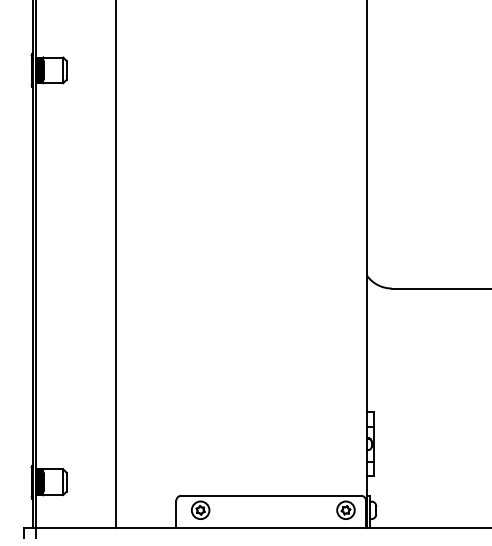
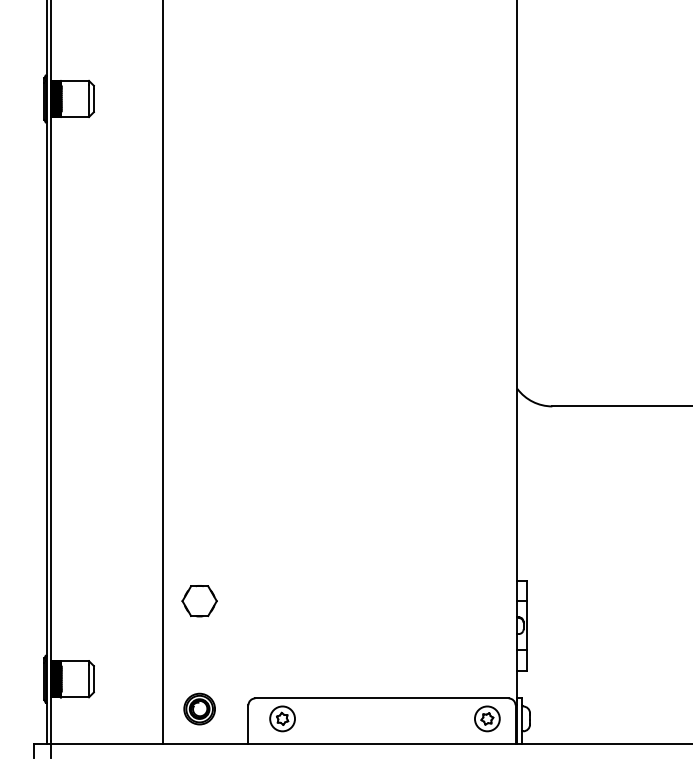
part: (141, 426) -> (199, 600), added
part: (141, 503) -> (199, 709), added

